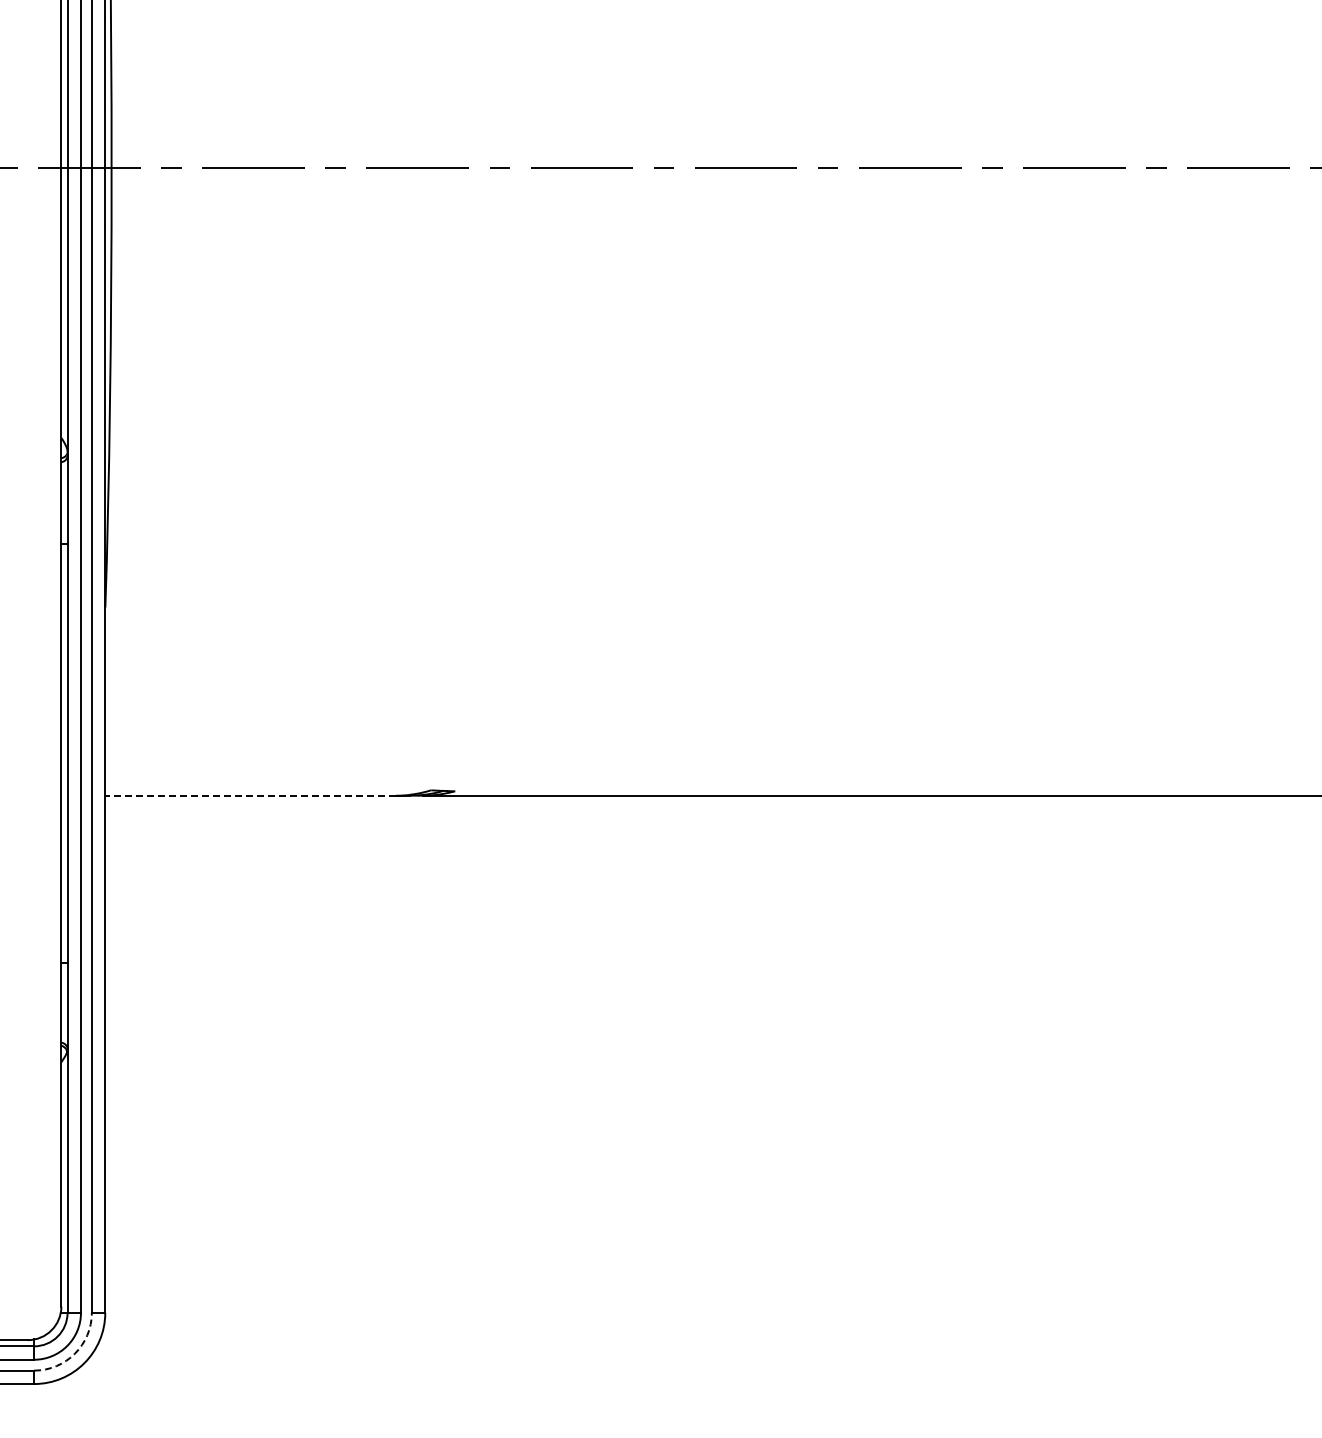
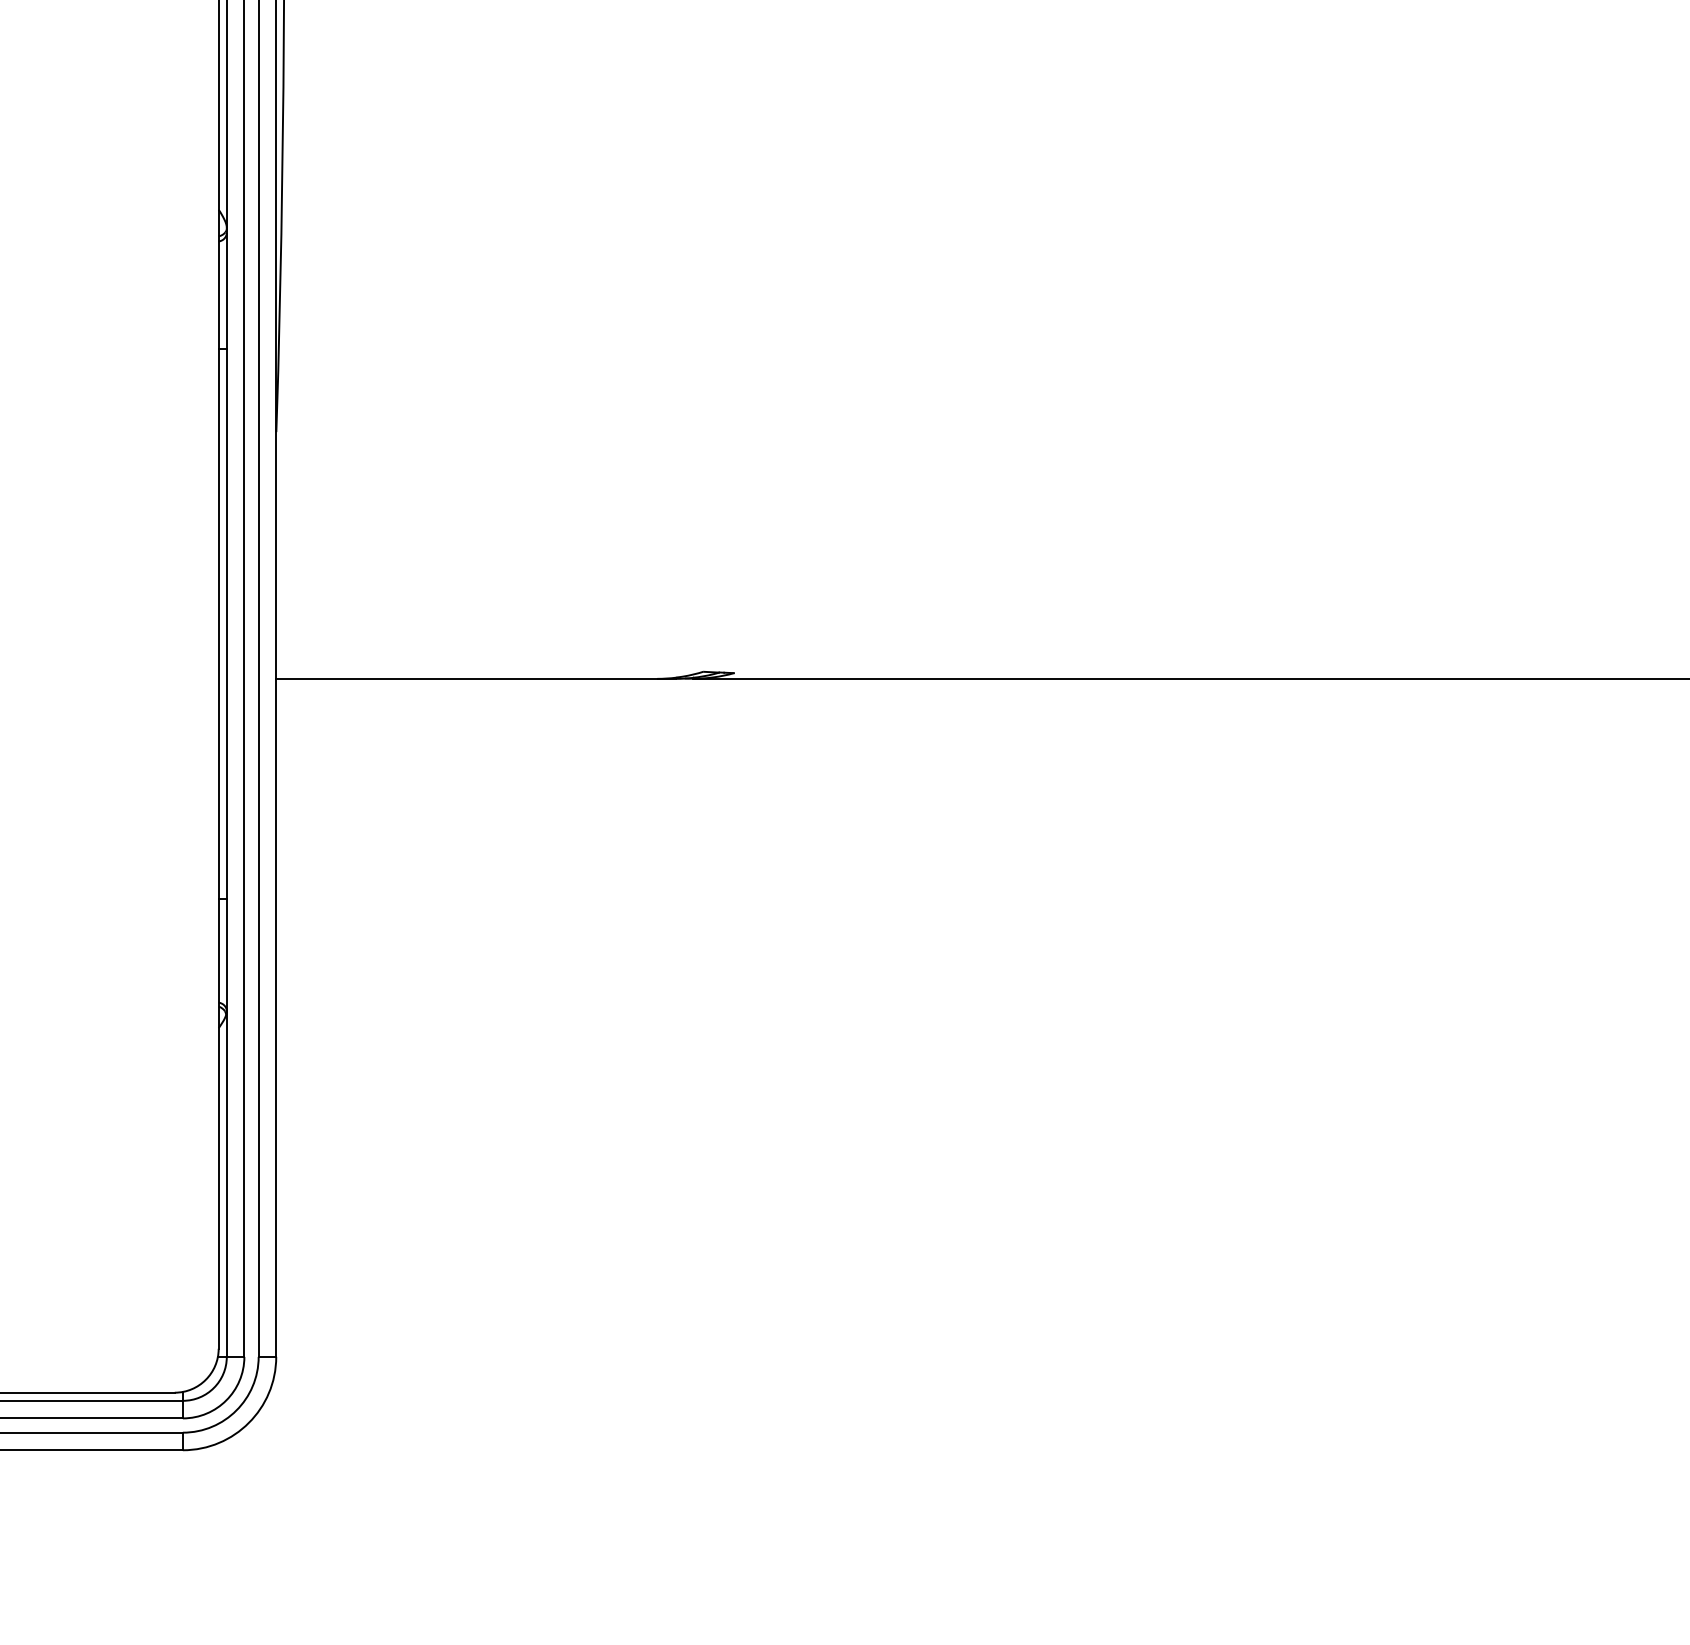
line: (250, 795) -> (466, 678), dashed -> solid
arc: (74, 1353) -> (235, 1410), dashed -> solid

